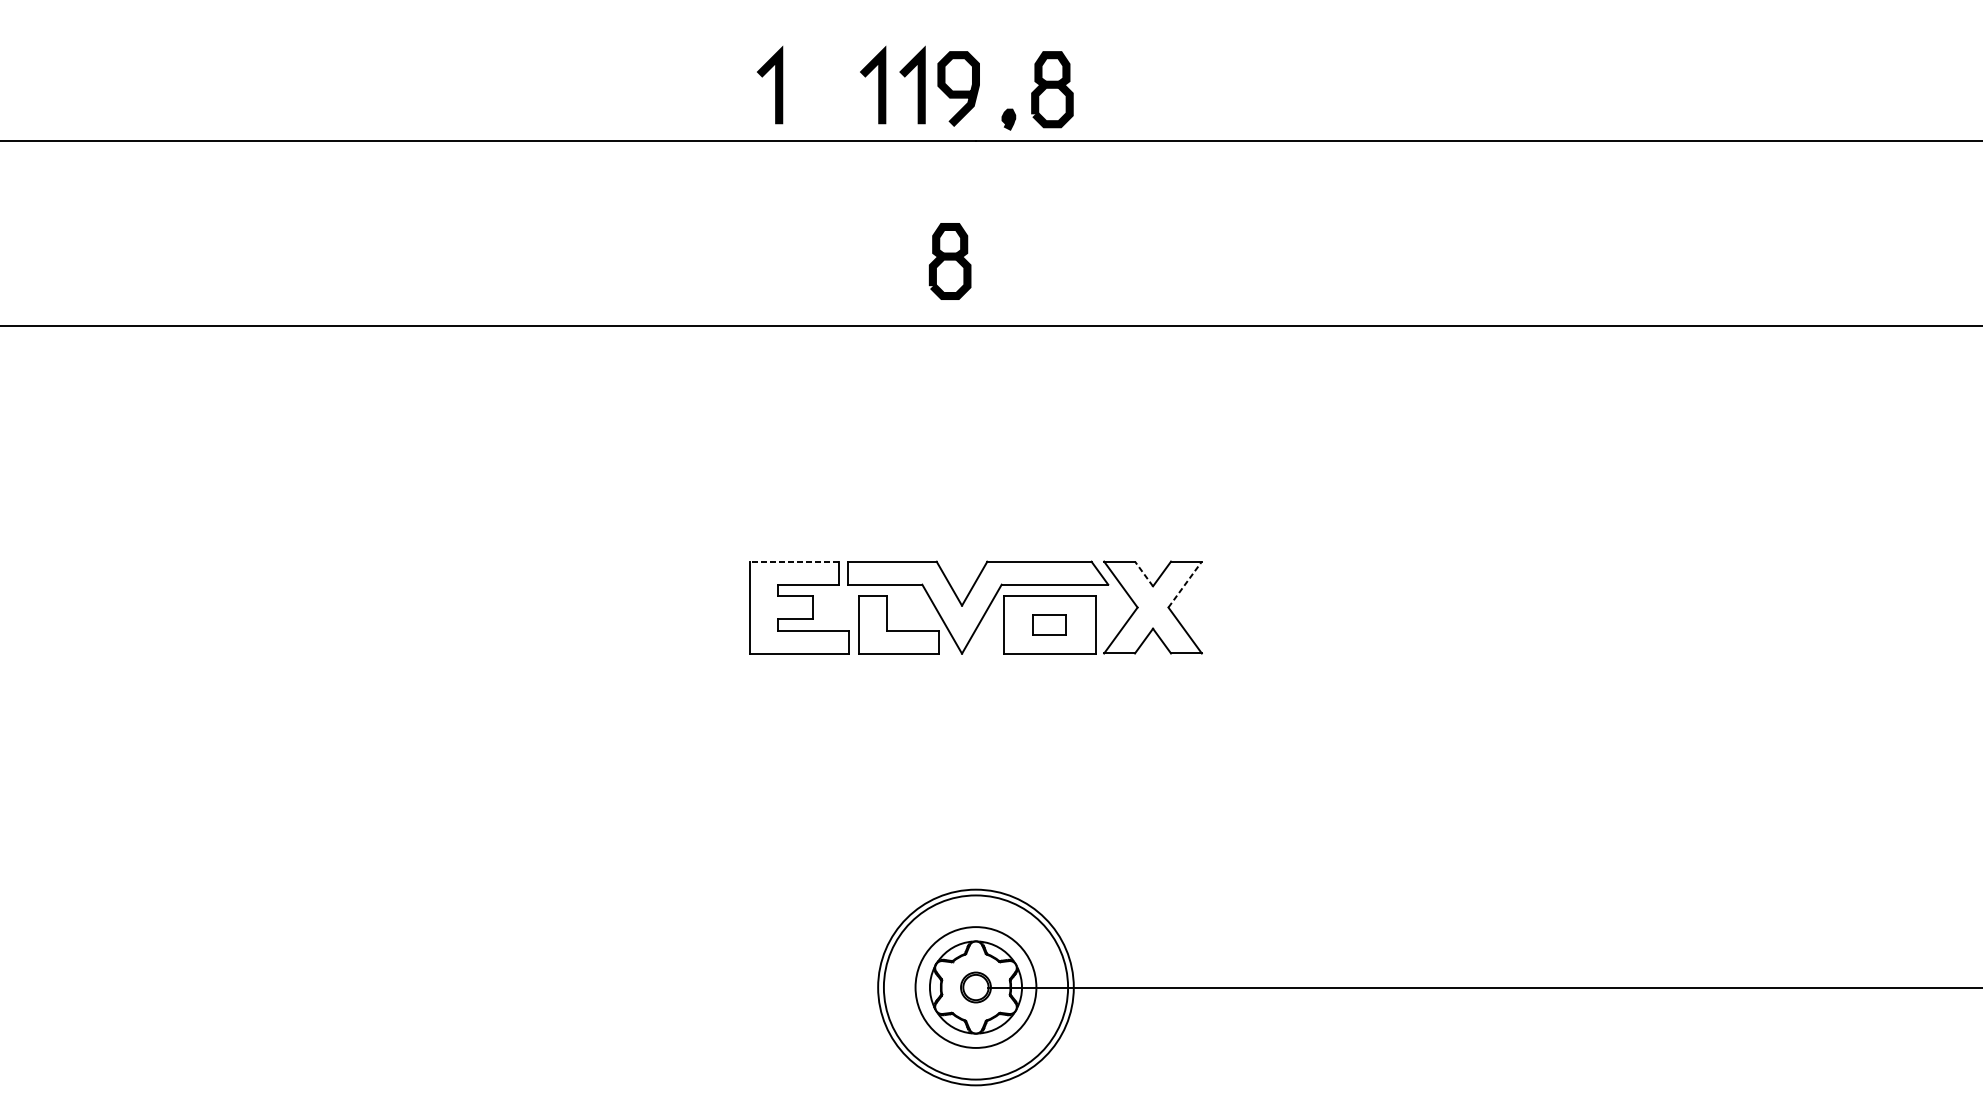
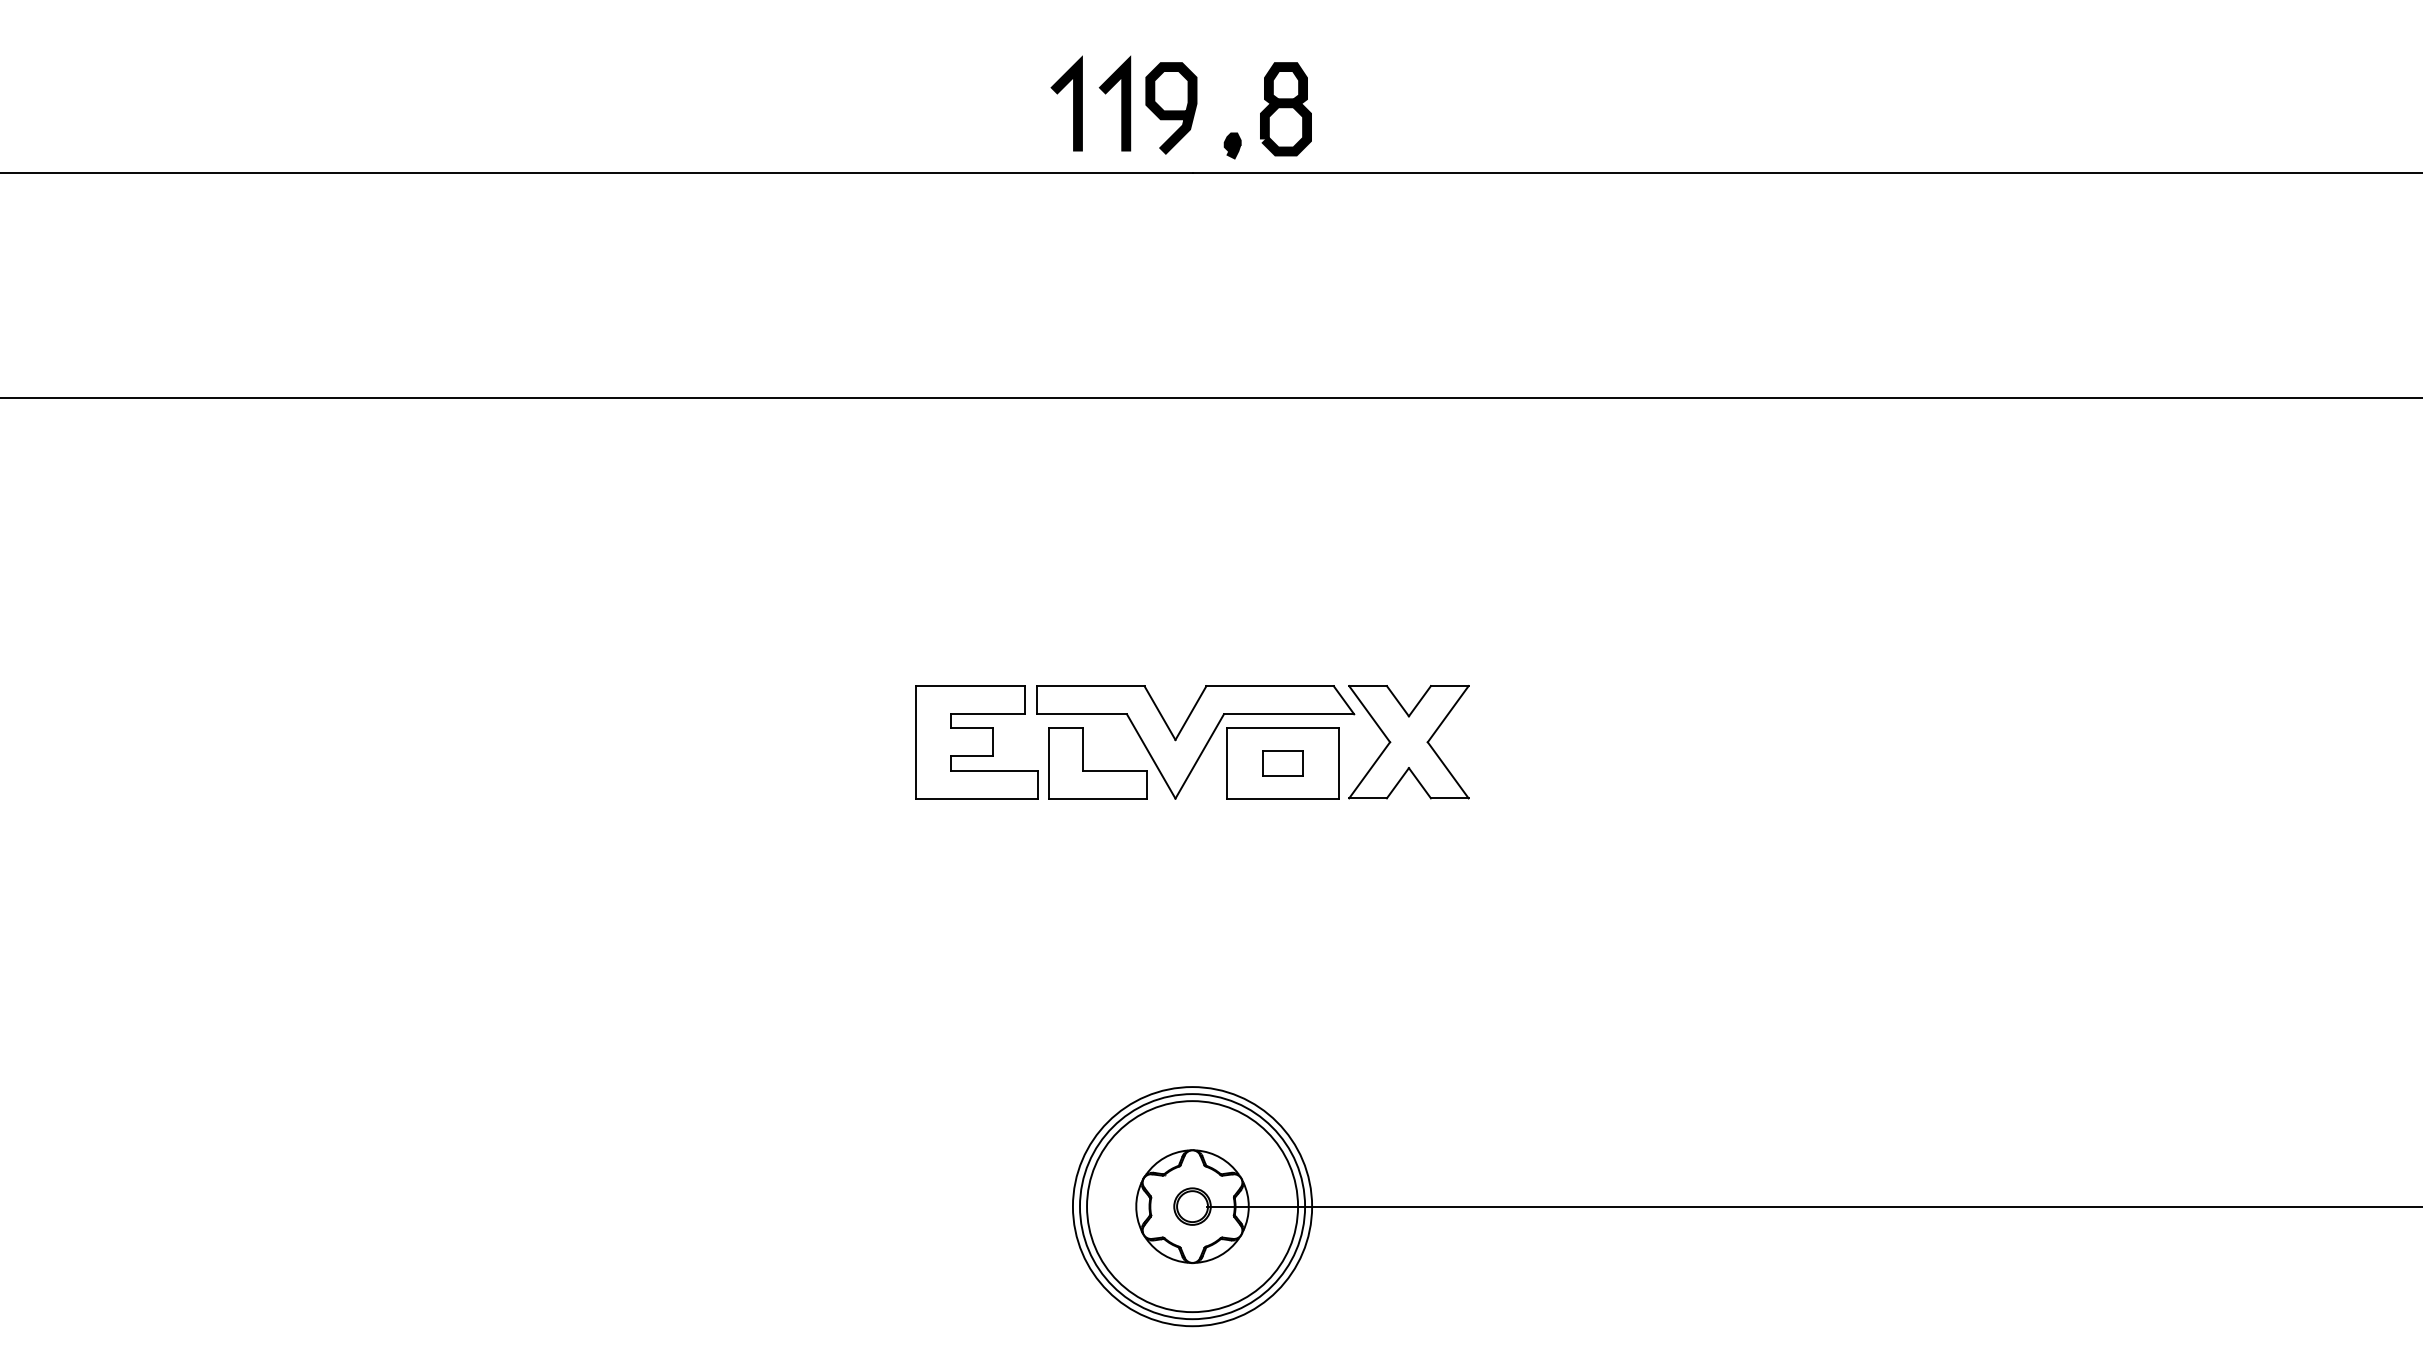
line: (775, 84) -> (947, 103), removed
part: (949, 261) -> (1160, 319), removed
line: (794, 561) -> (970, 686), dashed -> solid
line: (1143, 574) -> (1397, 701), dashed -> solid
line: (1185, 584) -> (1448, 714), dashed -> solid
circle: (975, 987) -> (1192, 1206), size x1.43

